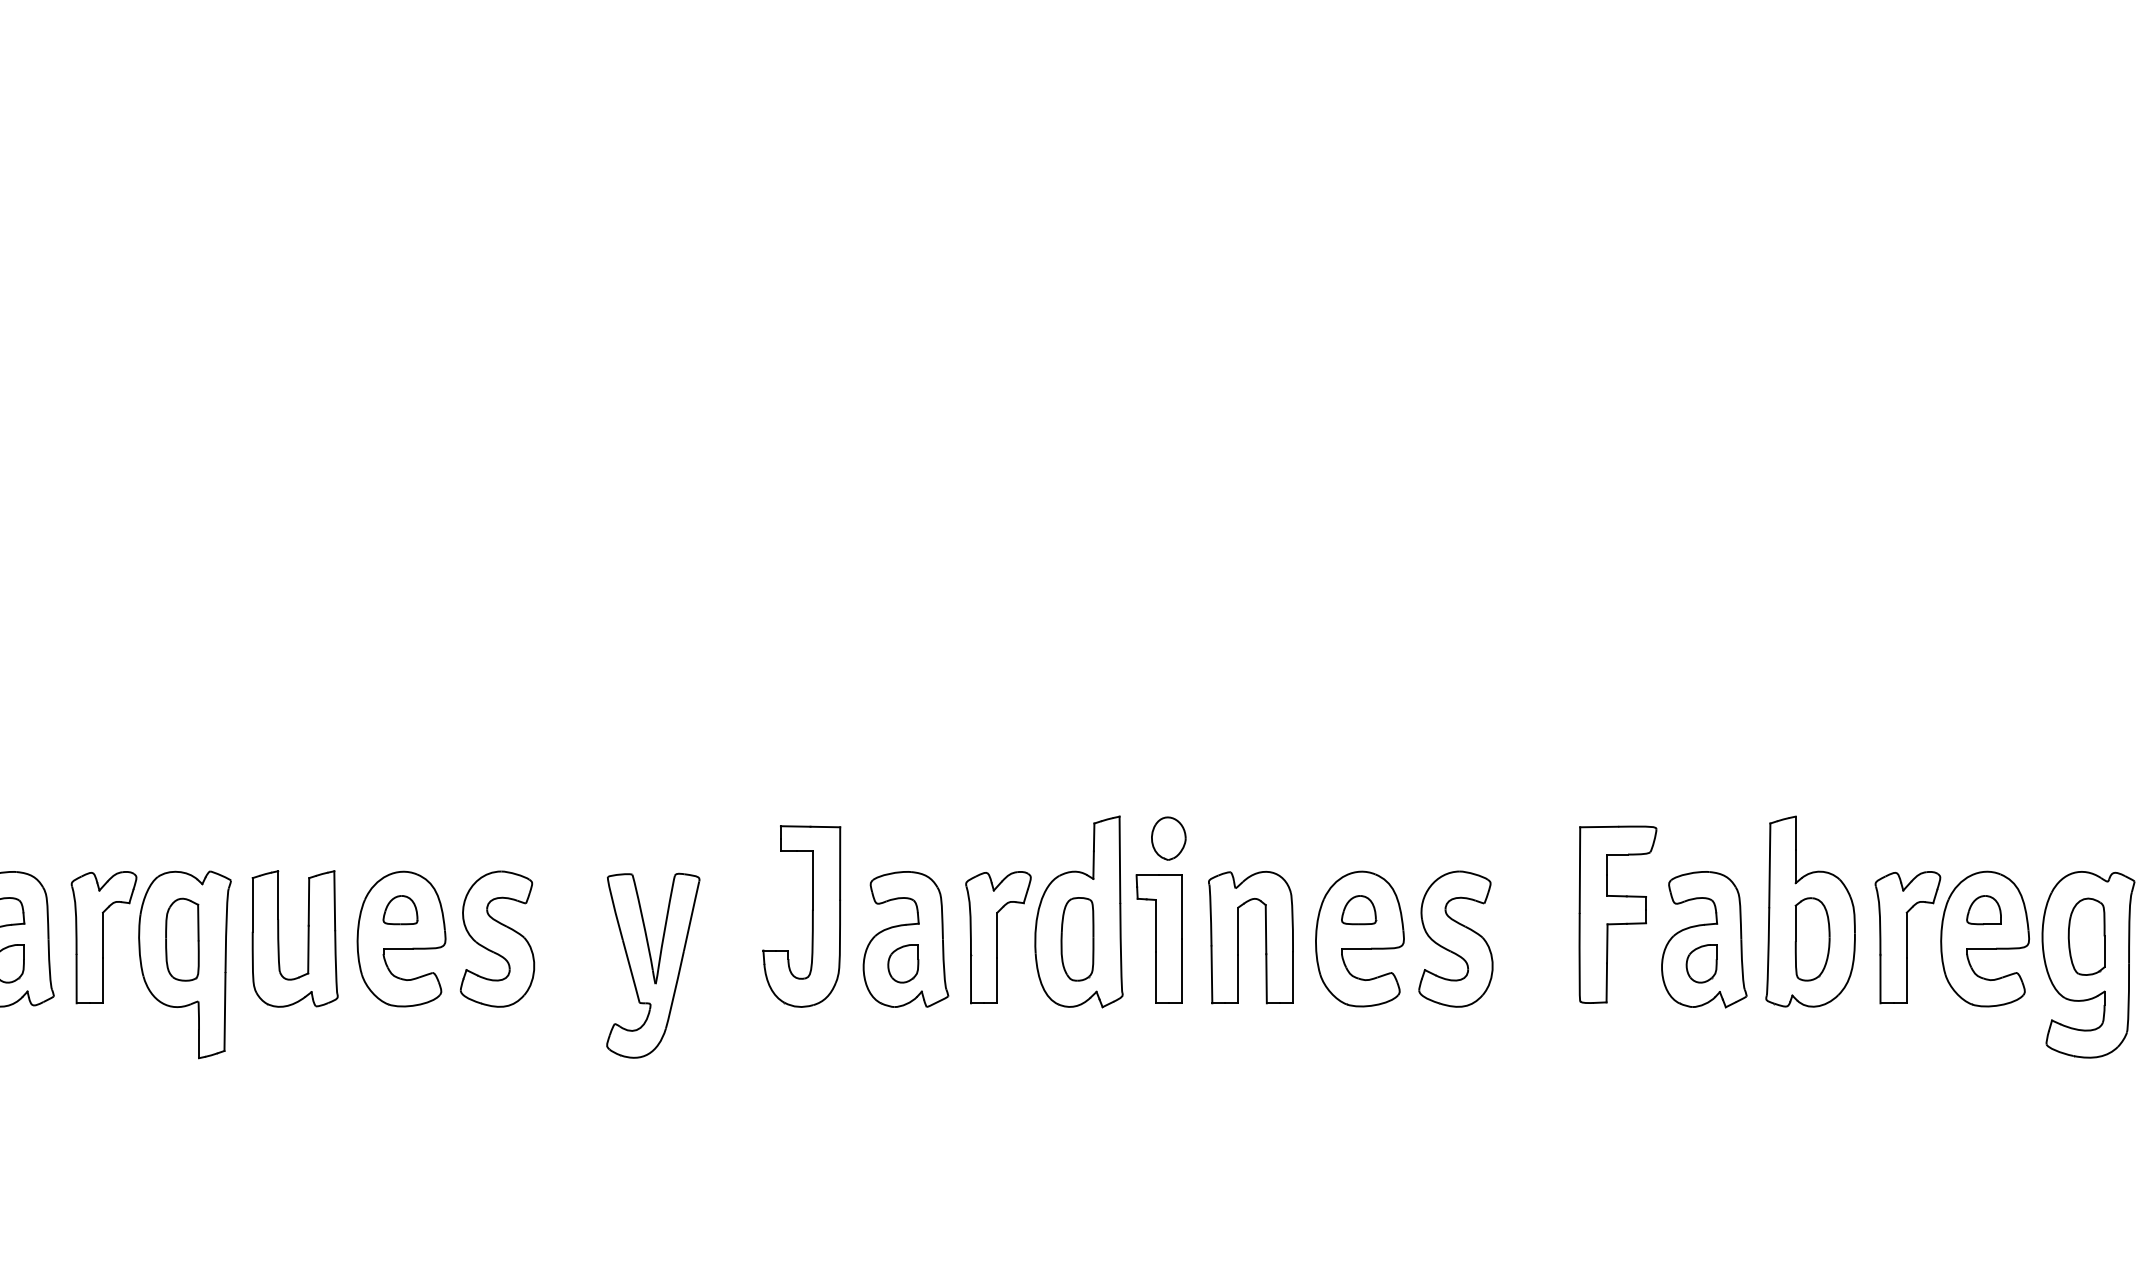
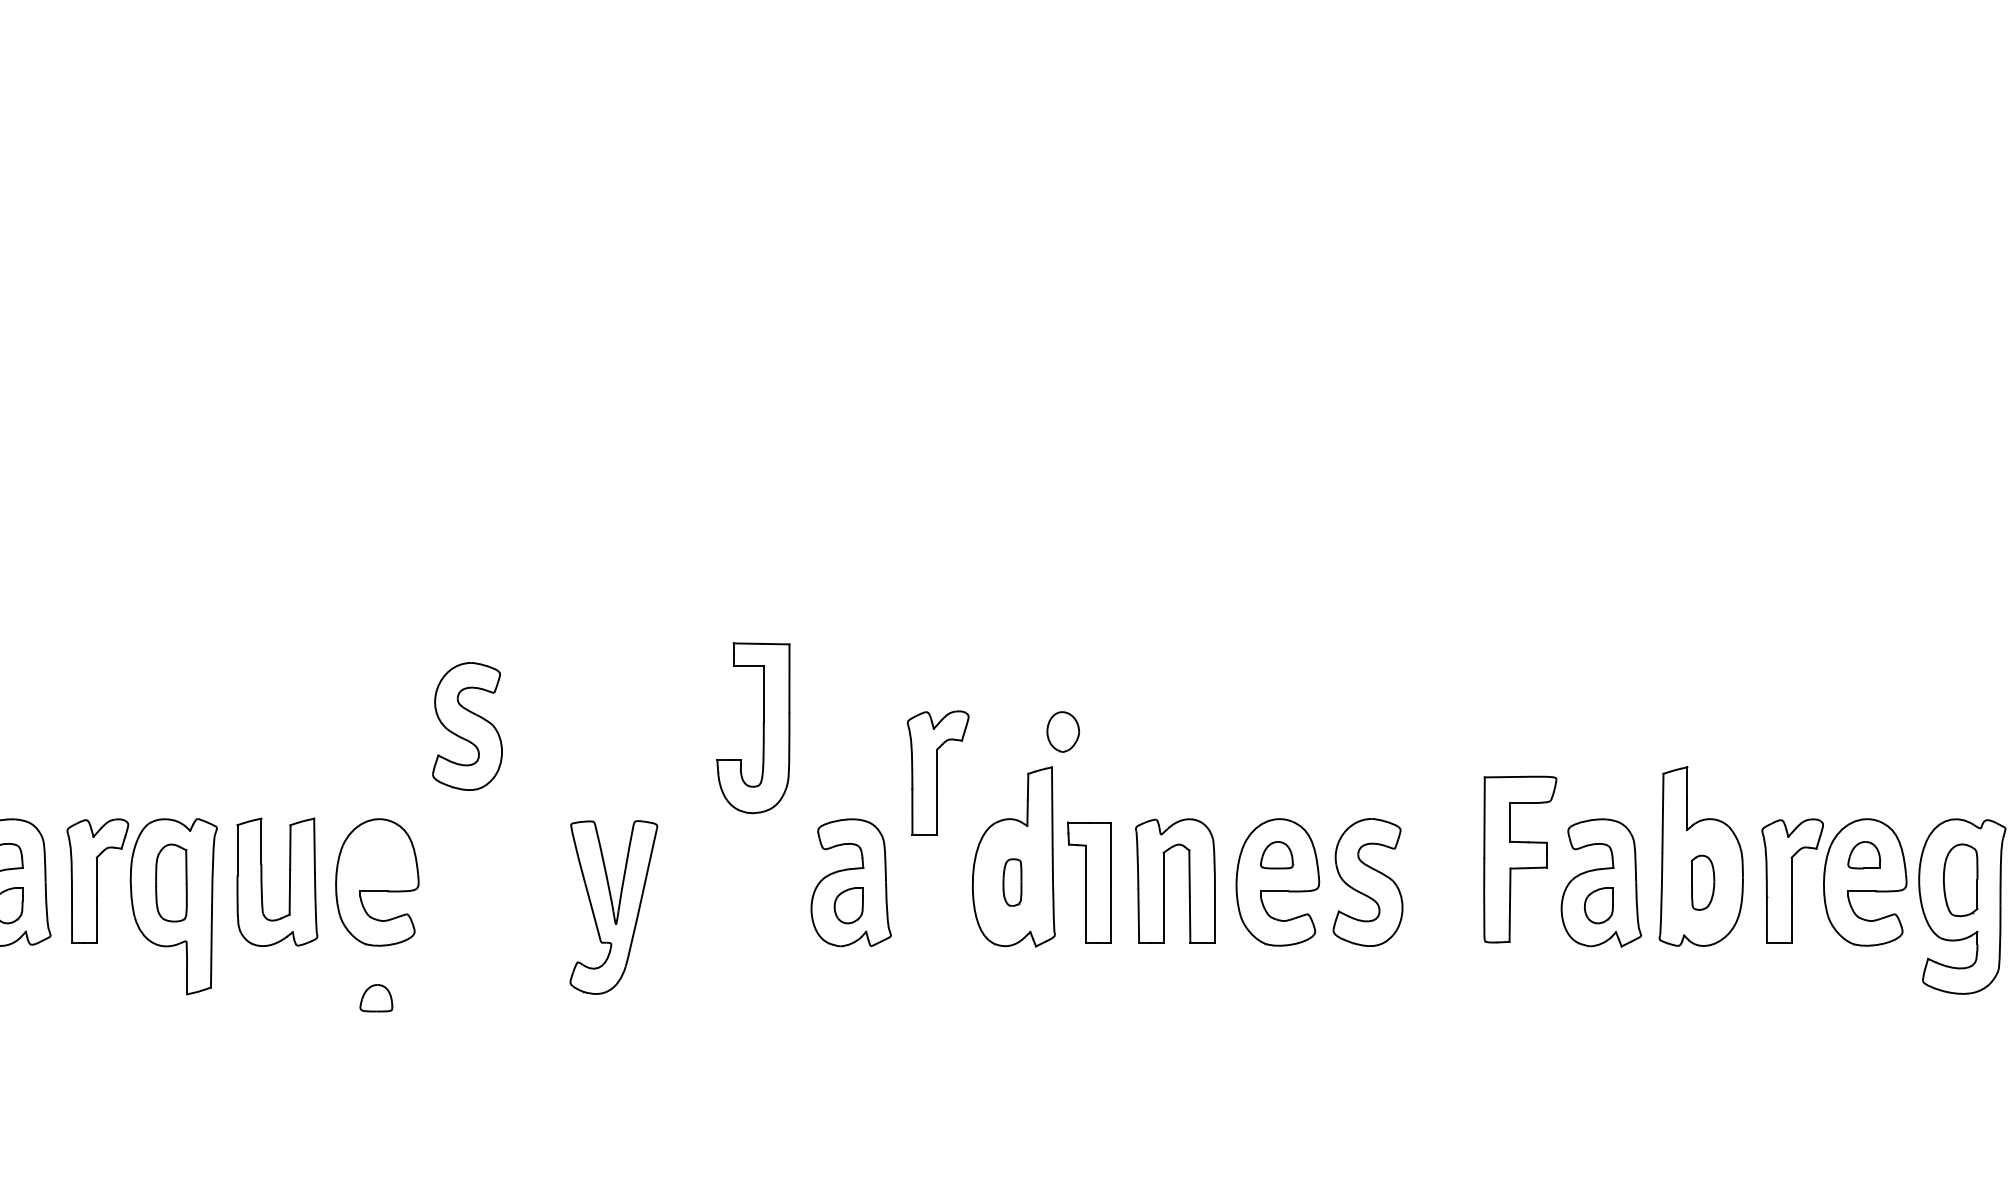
part: (1168, 838) -> (1062, 731), moved
part: (400, 910) -> (376, 998), moved
part: (811, 916) -> (762, 728), moved
part: (997, 937) -> (937, 772), moved
part: (497, 939) -> (467, 726), moved
part: (1077, 939) -> (1012, 882), size x0.6
part: (1811, 939) -> (1702, 882), size x0.7

